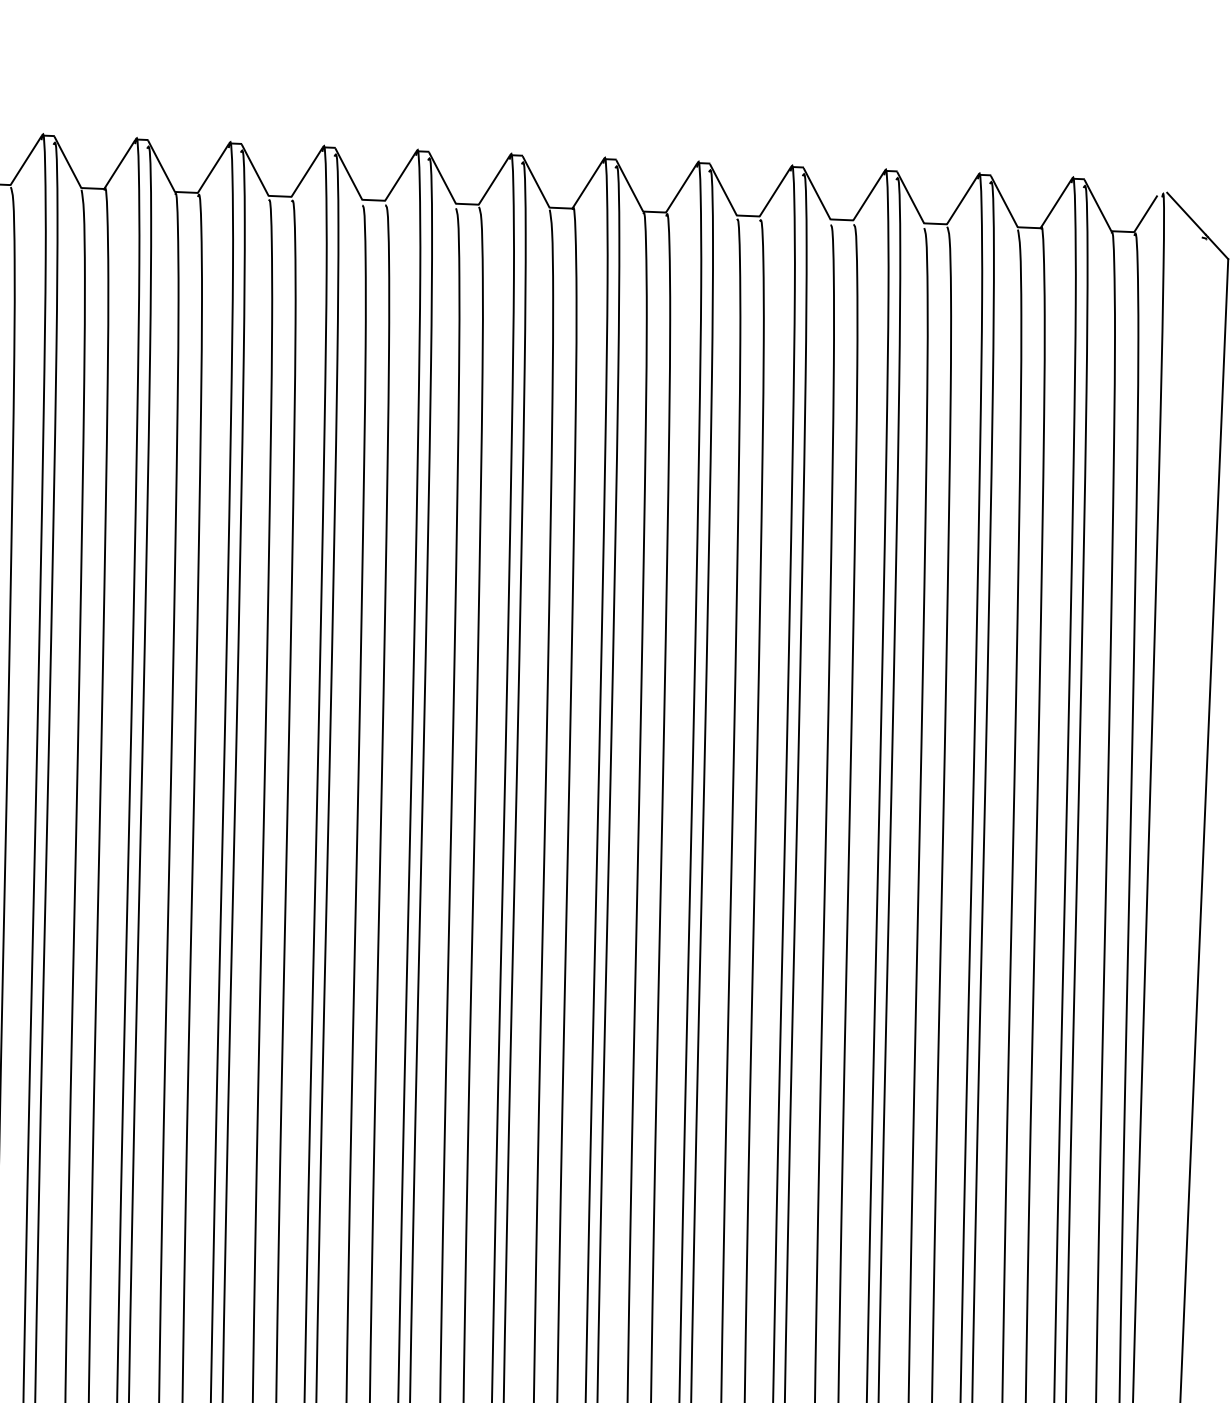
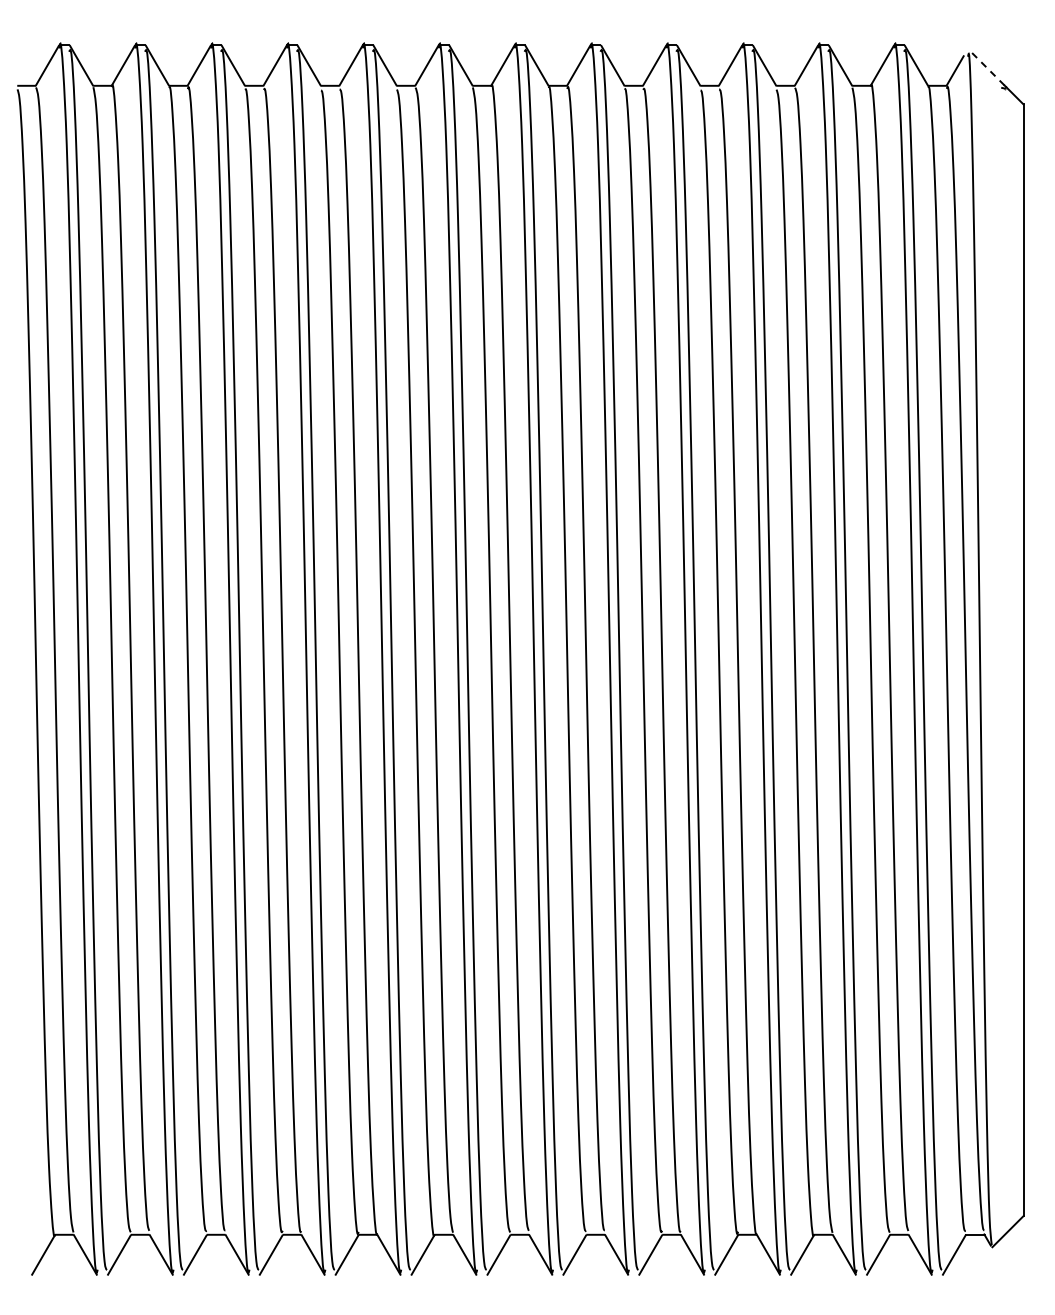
line: (1185, 212) -> (987, 68), solid -> dashed

